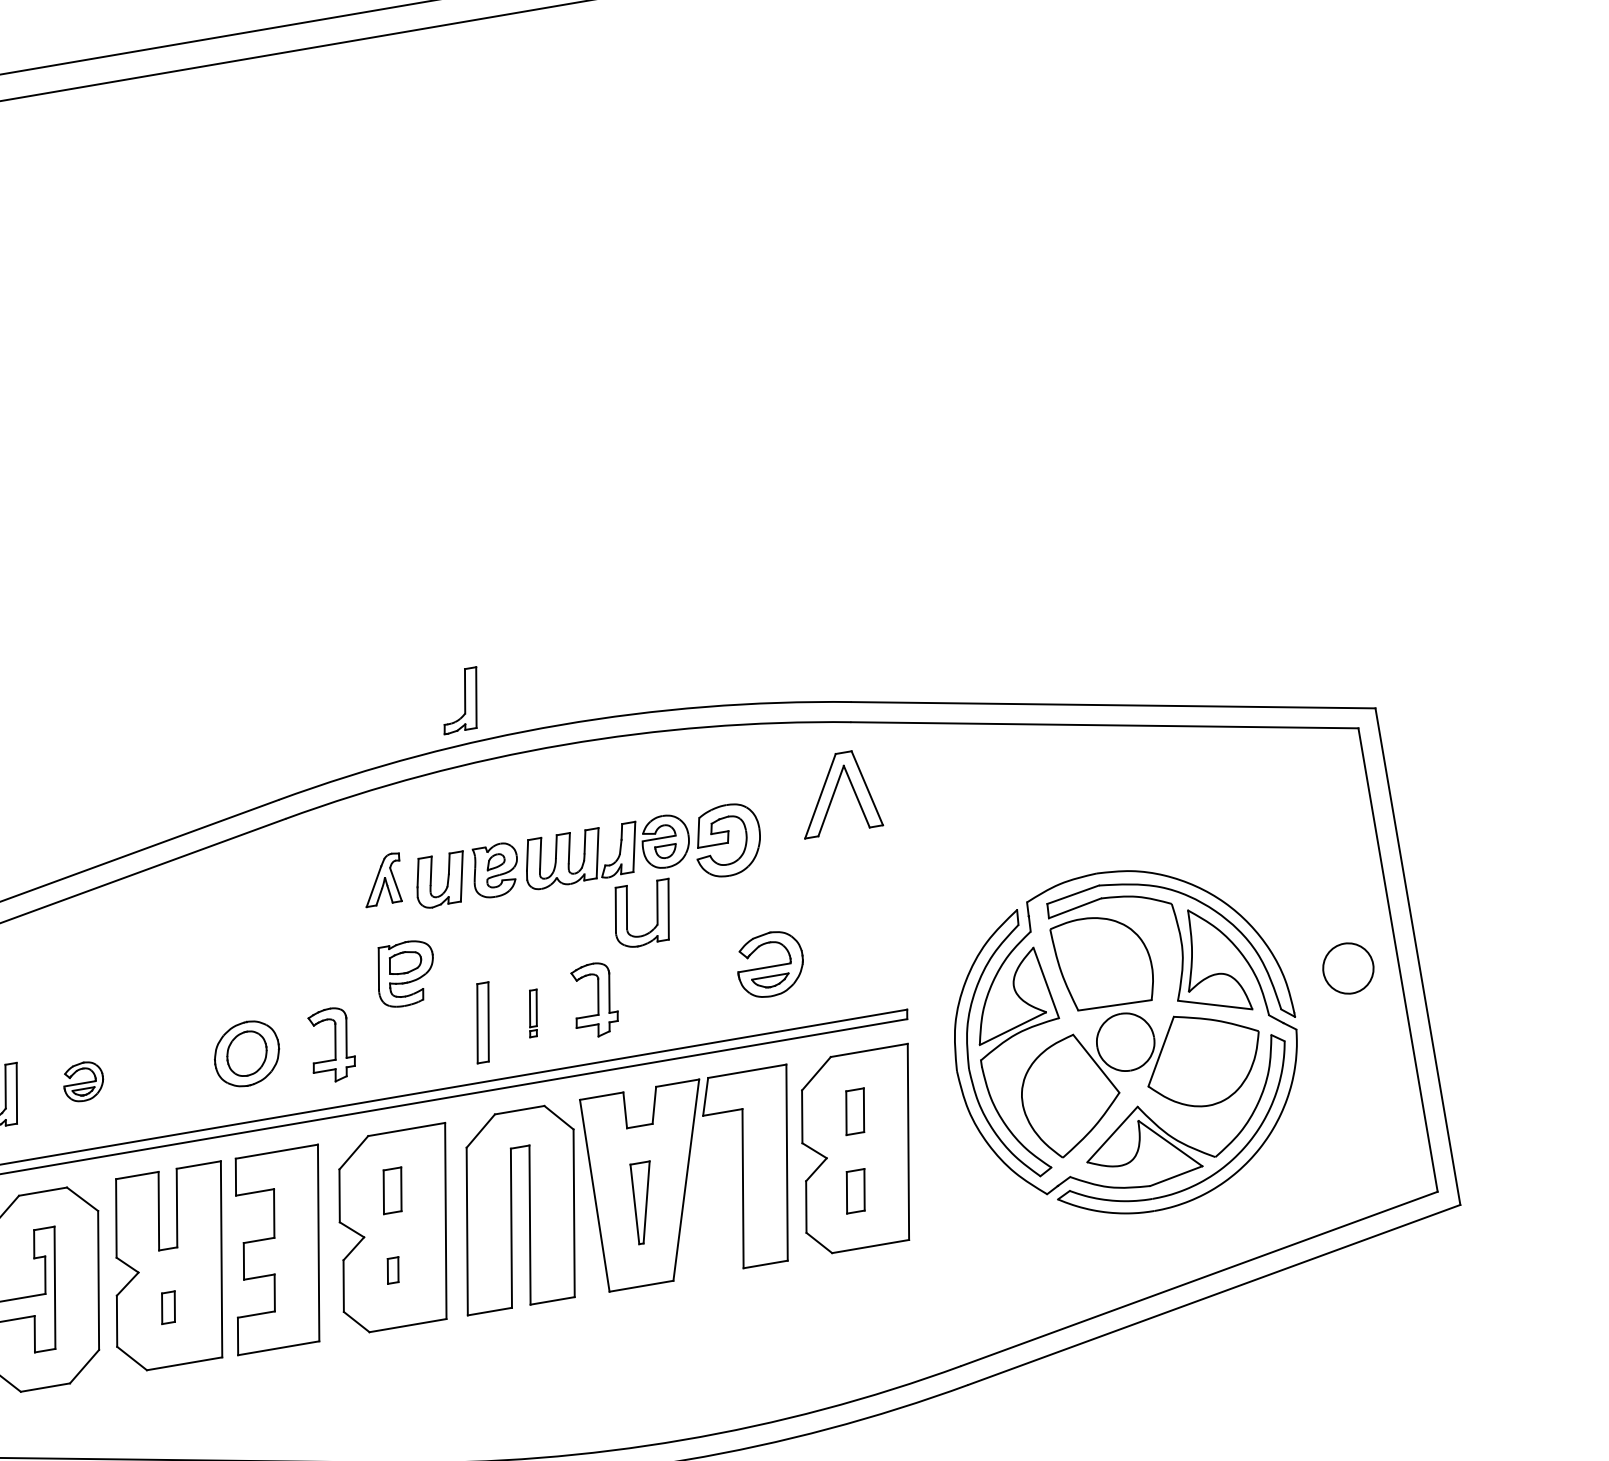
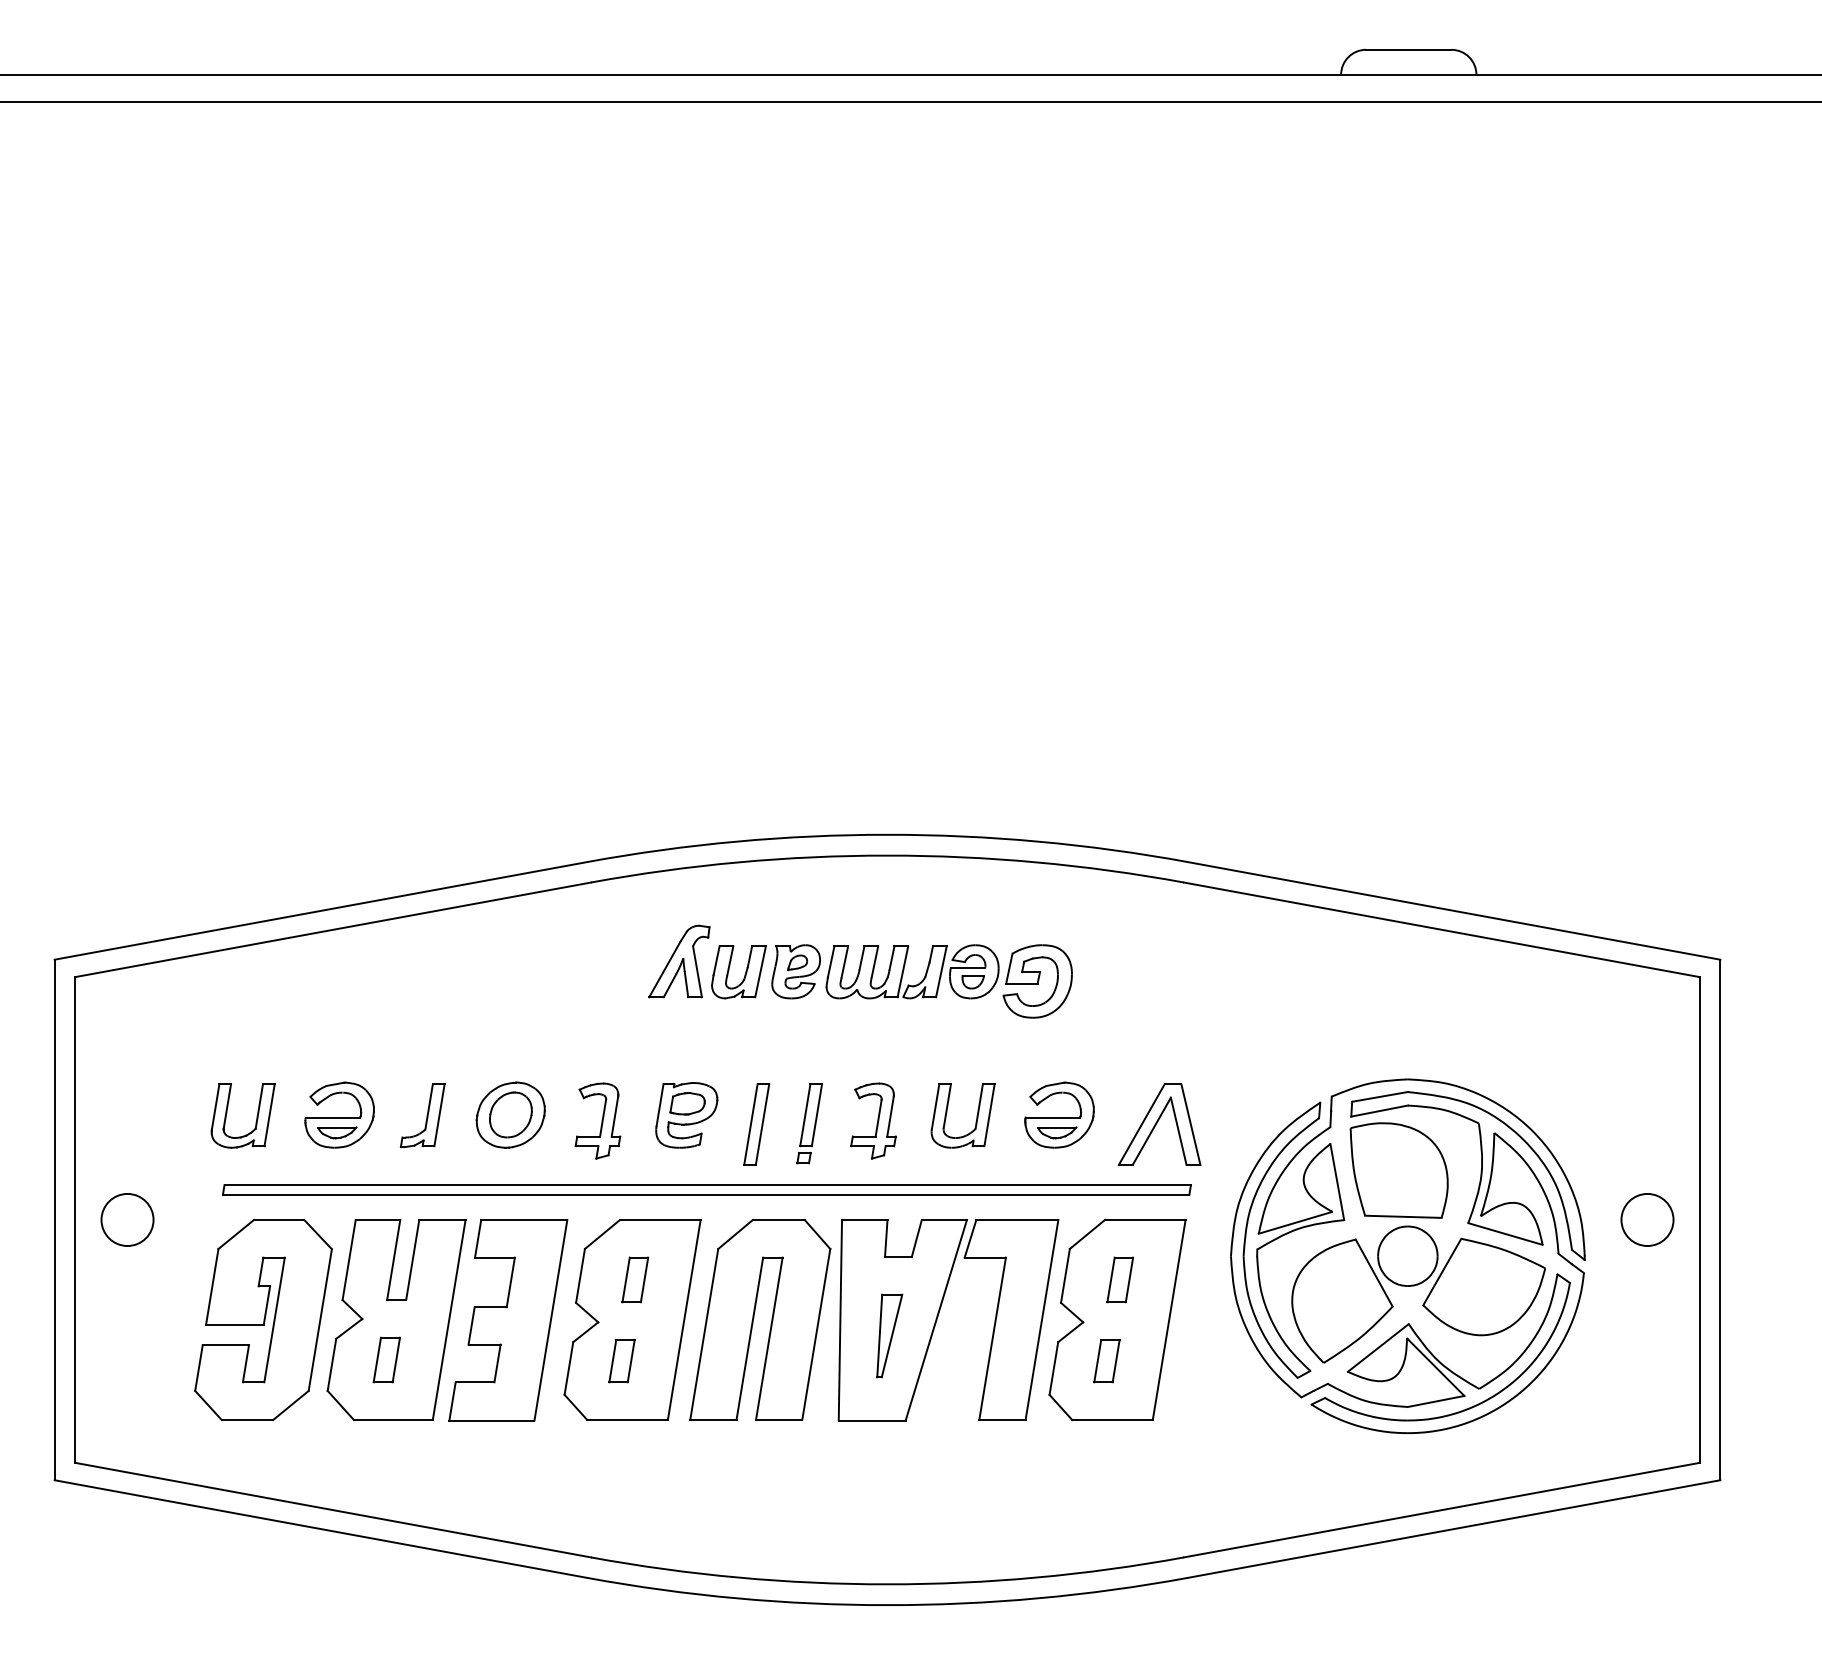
part: (460, 700) -> (422, 1115), moved
part: (837, 793) -> (1159, 1124), moved
part: (382, 879) -> (679, 961), size x1.43
part: (656, 911) -> (976, 1115), moved
part: (405, 974) -> (686, 1115), moved
part: (533, 1013) -> (809, 1123), size x1.67
part: (83, 1081) -> (339, 1114), size x1.67
part: (392, 1270) -> (621, 1361), size x1.67
part: (168, 1307) -> (386, 1359), size x1.43

